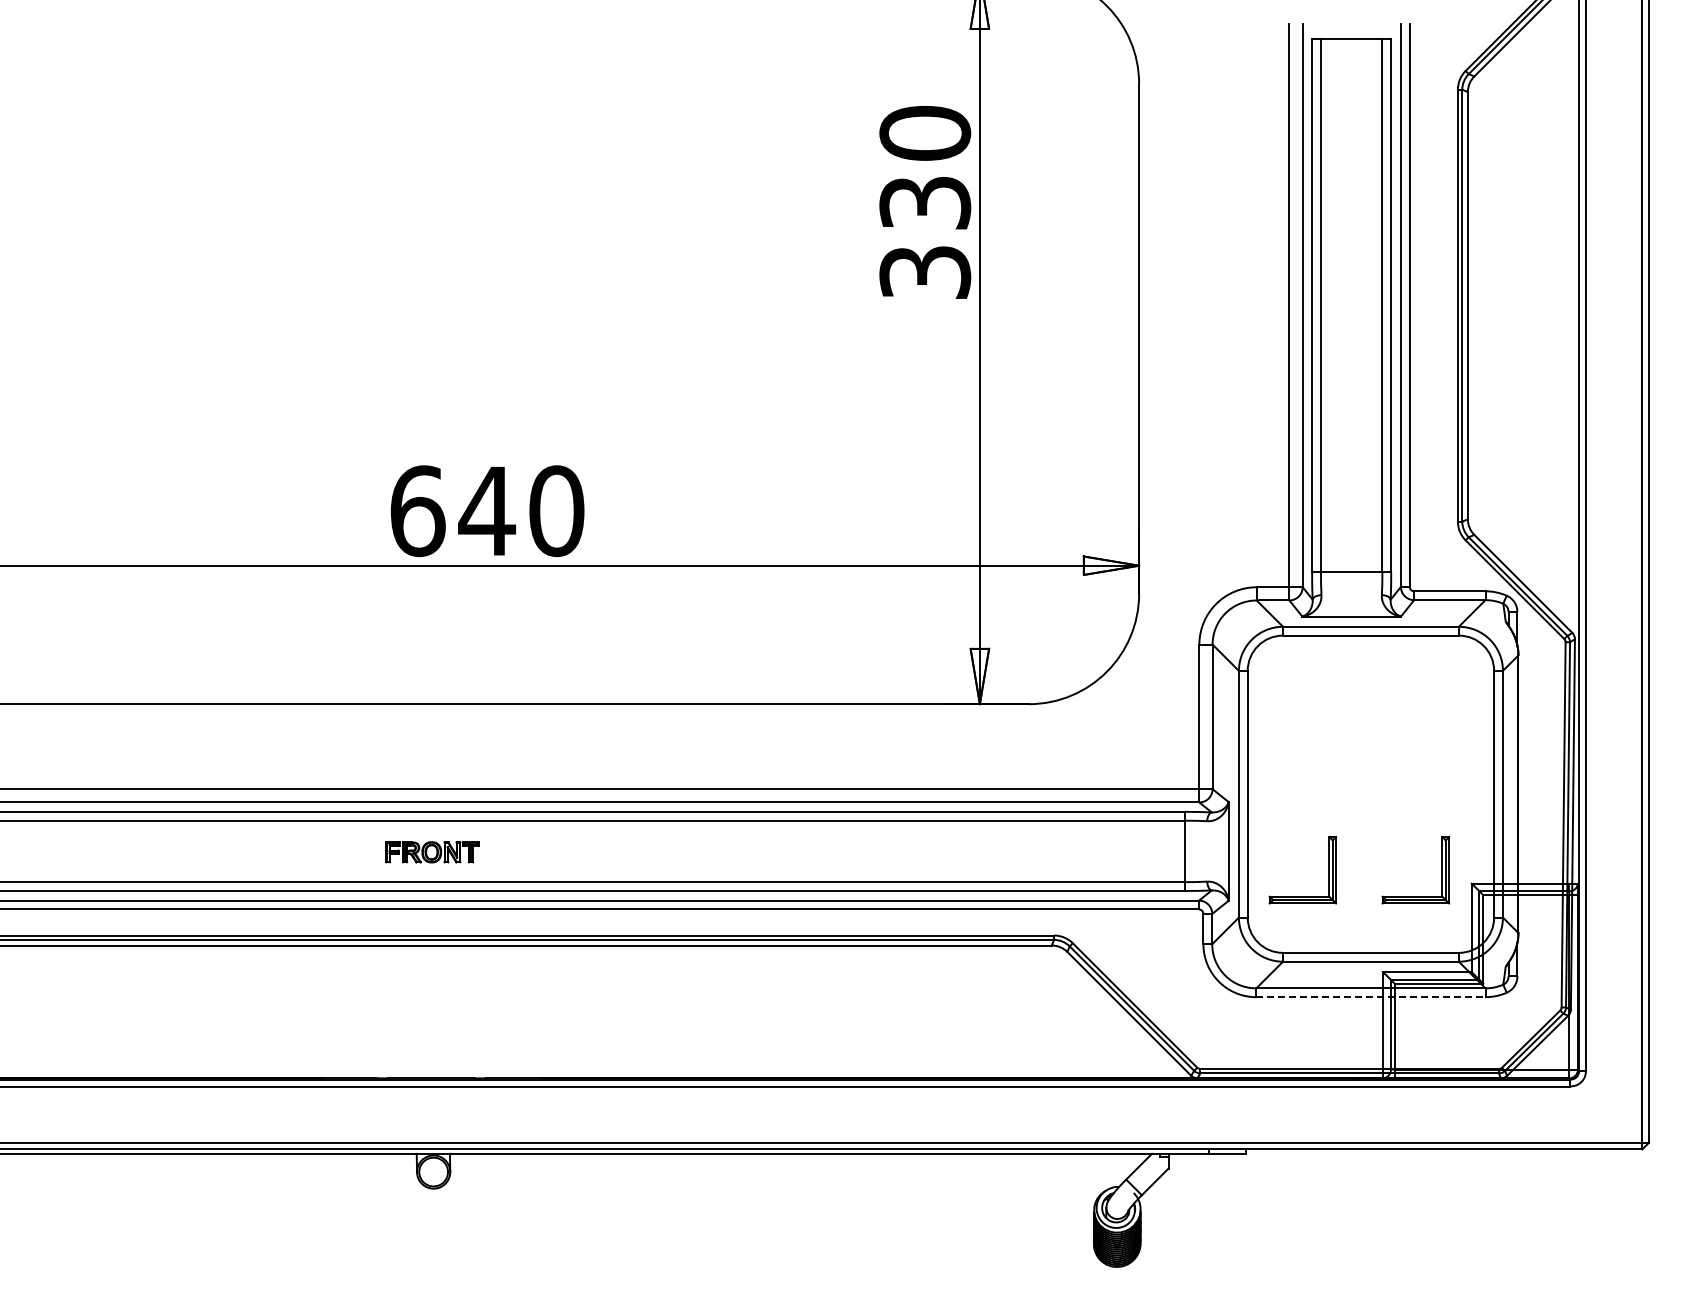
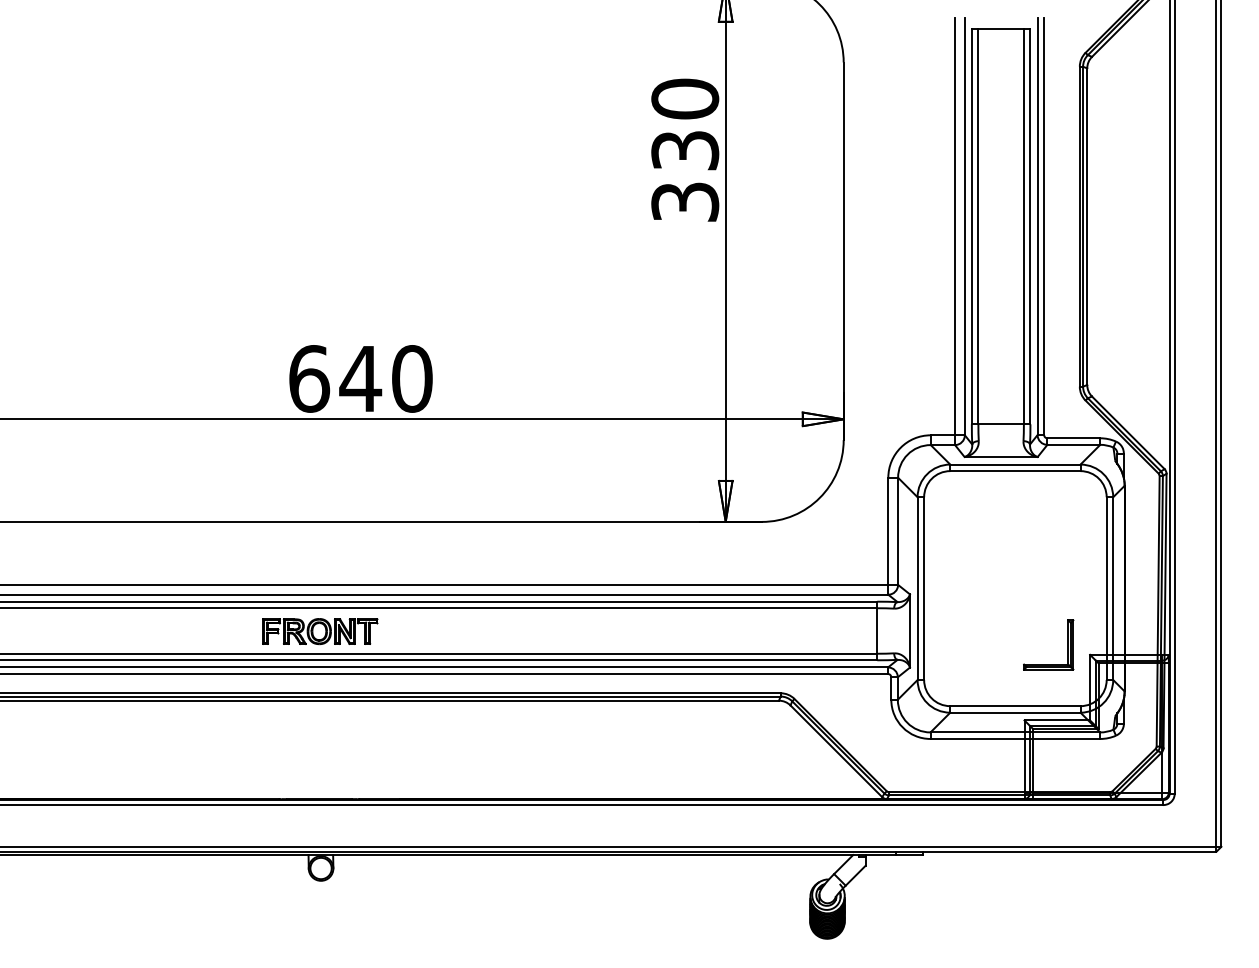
part: (432, 852) -> (320, 631), size x1.67
part: (1328, 870) -> (983, 645), removed
line: (1370, 997) -> (1015, 739), dashed -> solid

